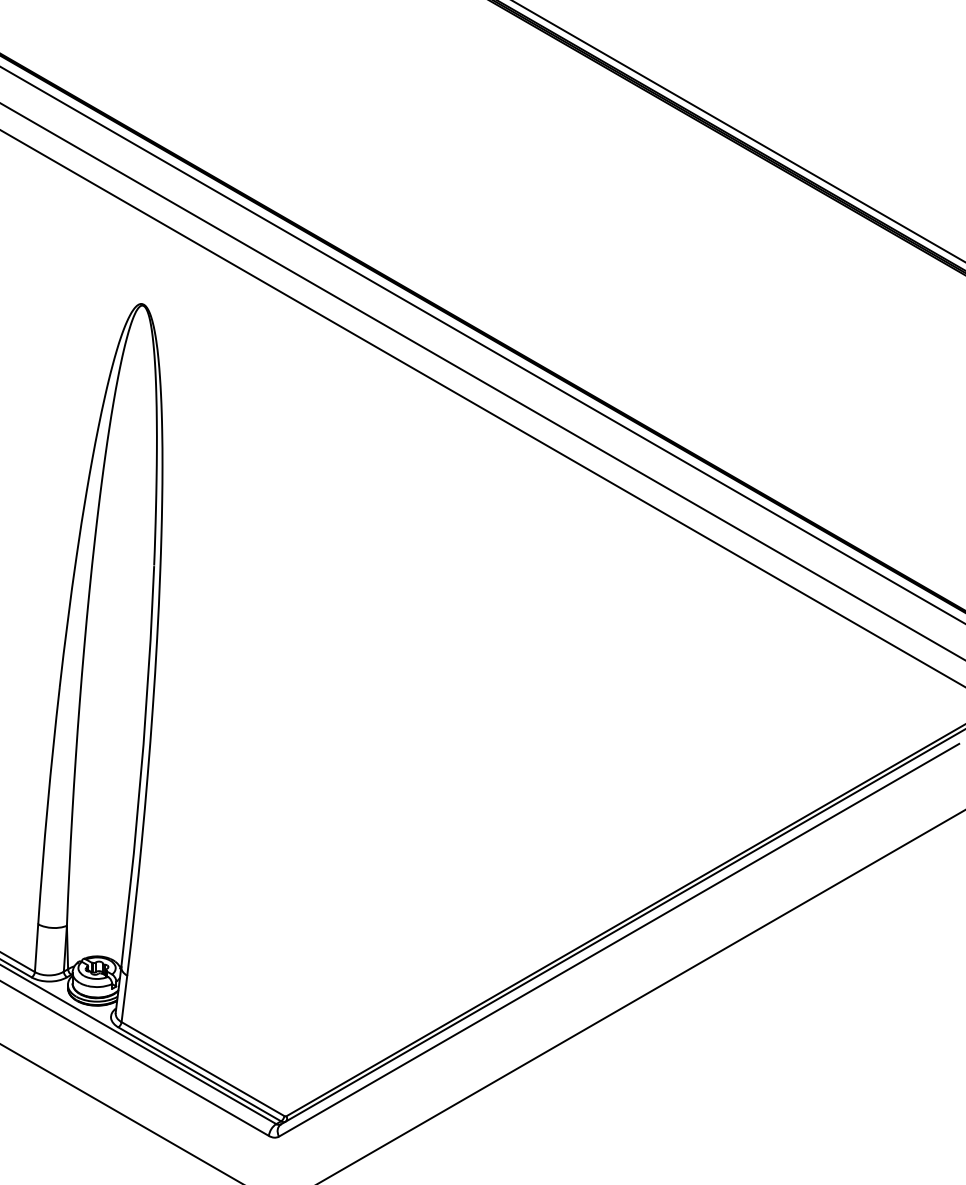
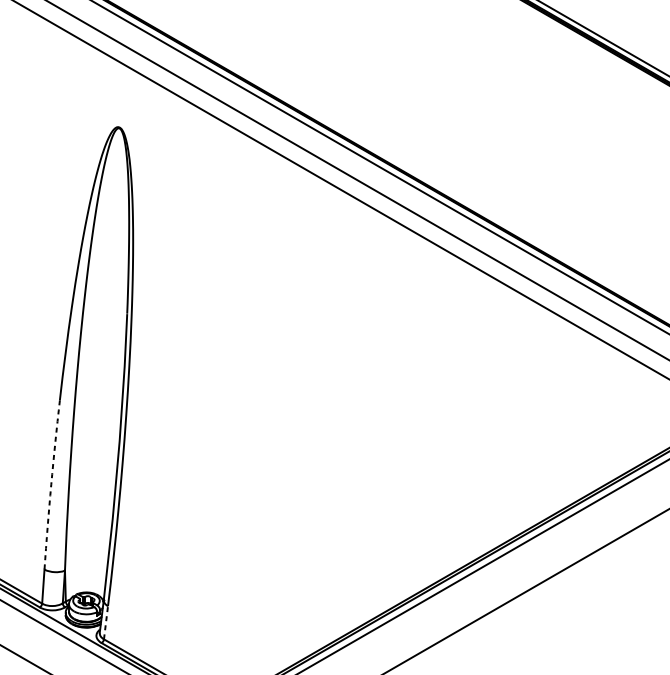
arc: (47, 805) -> (51, 484), solid -> dashed
line: (124, 998) -> (106, 622), solid -> dashed

